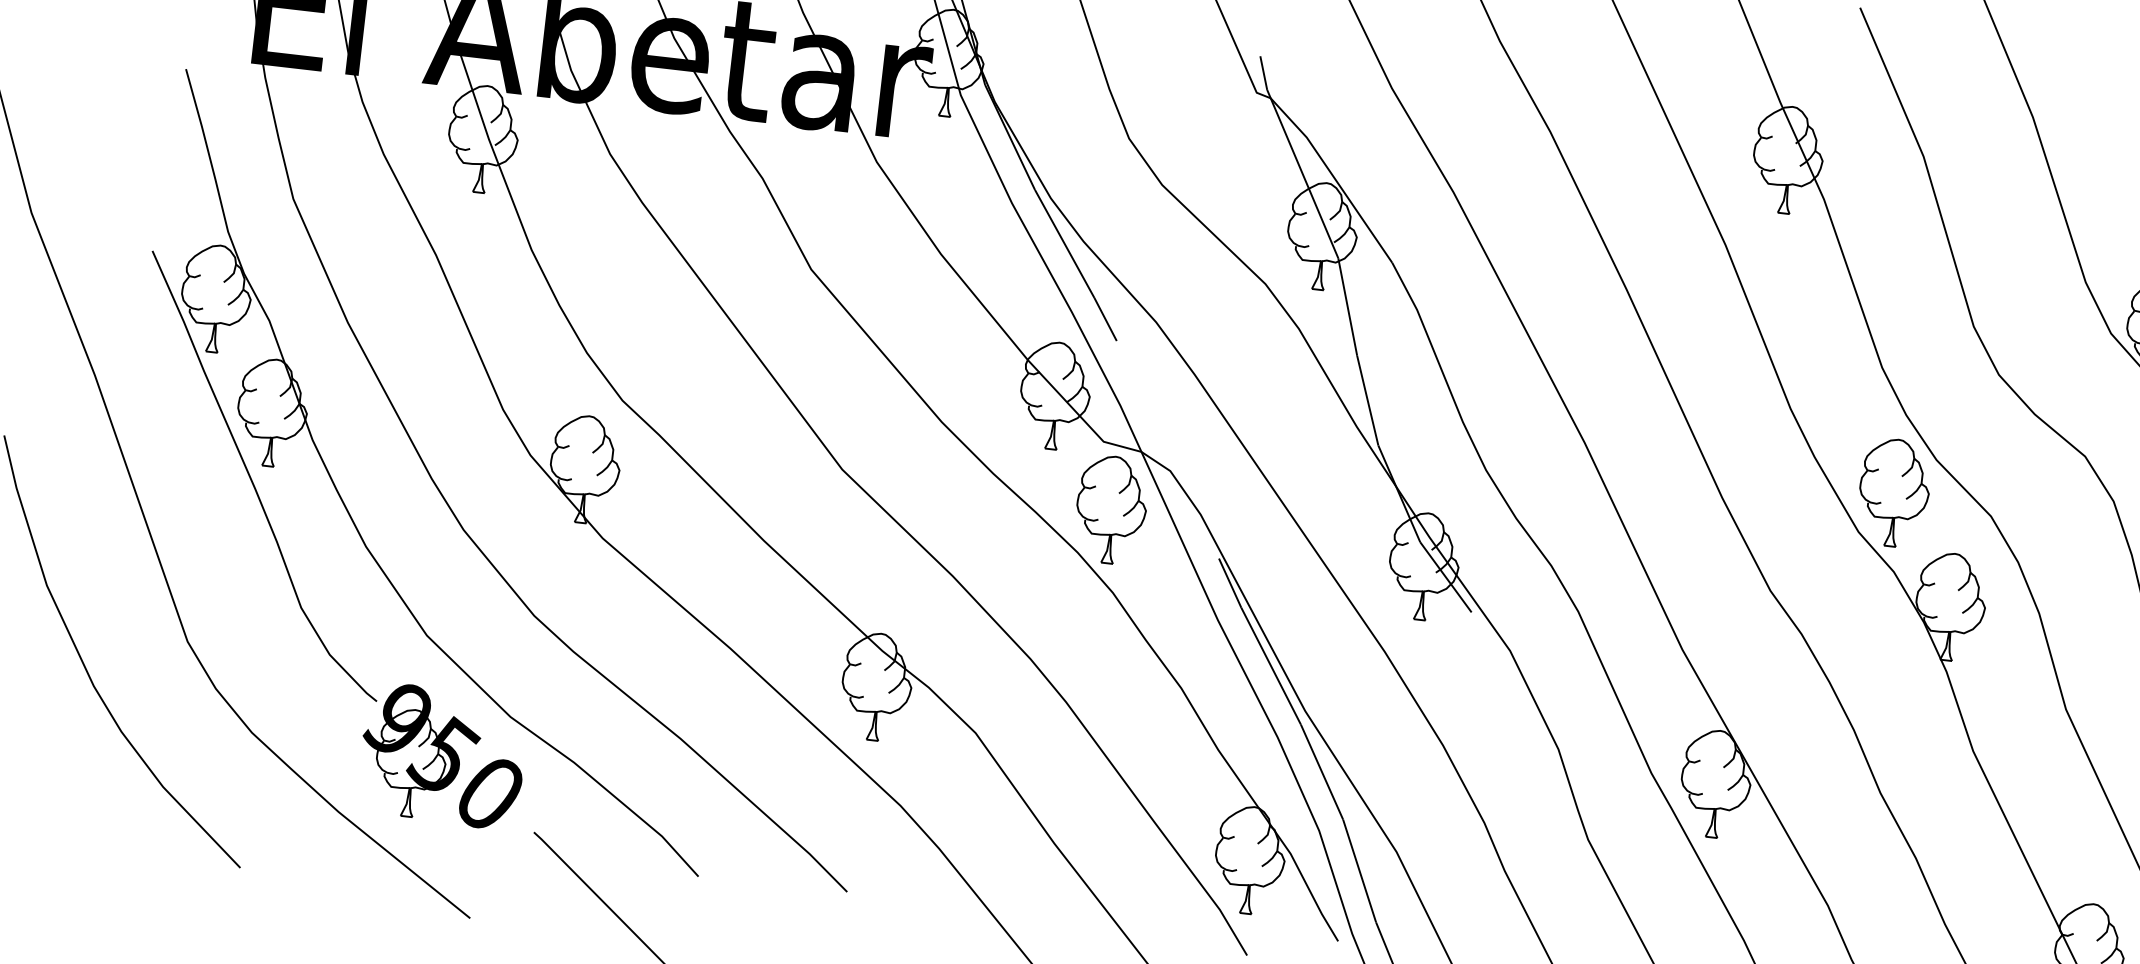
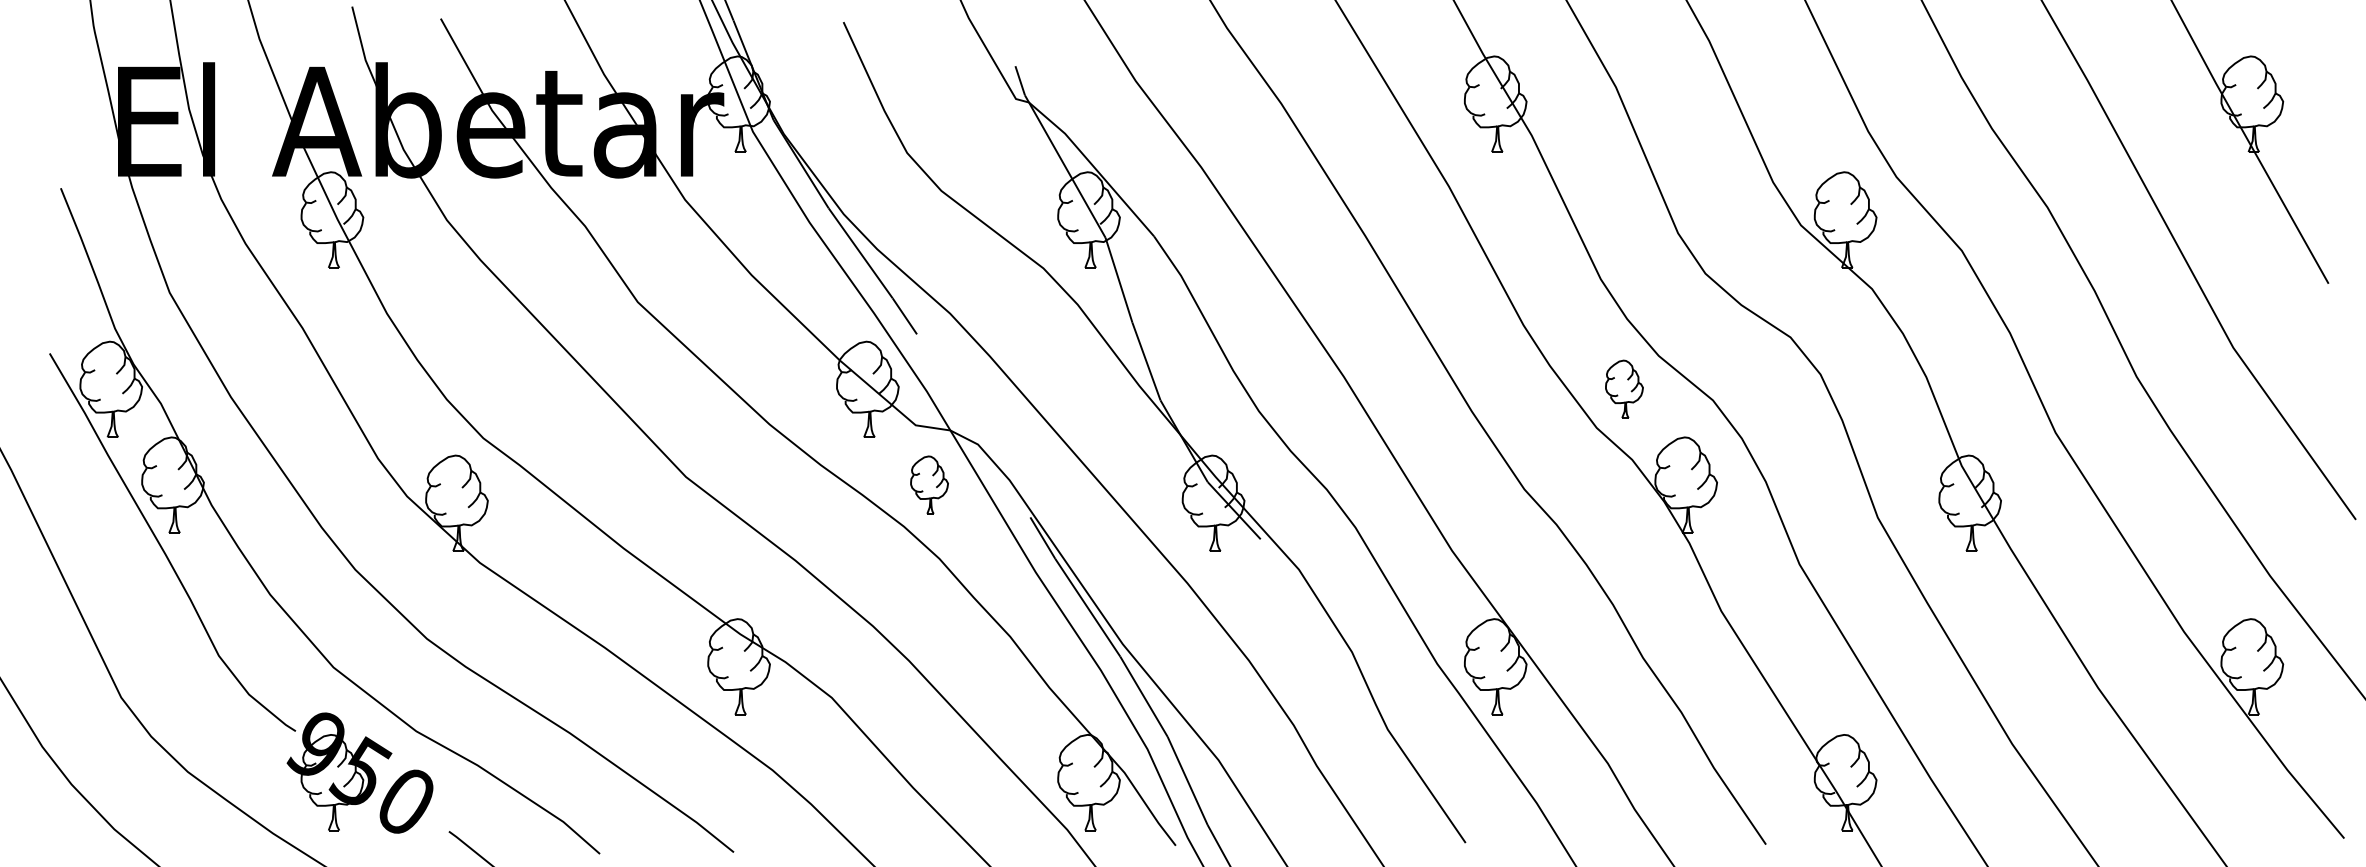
part: (1894, 491) -> (1624, 388), size x0.6
part: (1111, 509) -> (929, 484), size x0.6

